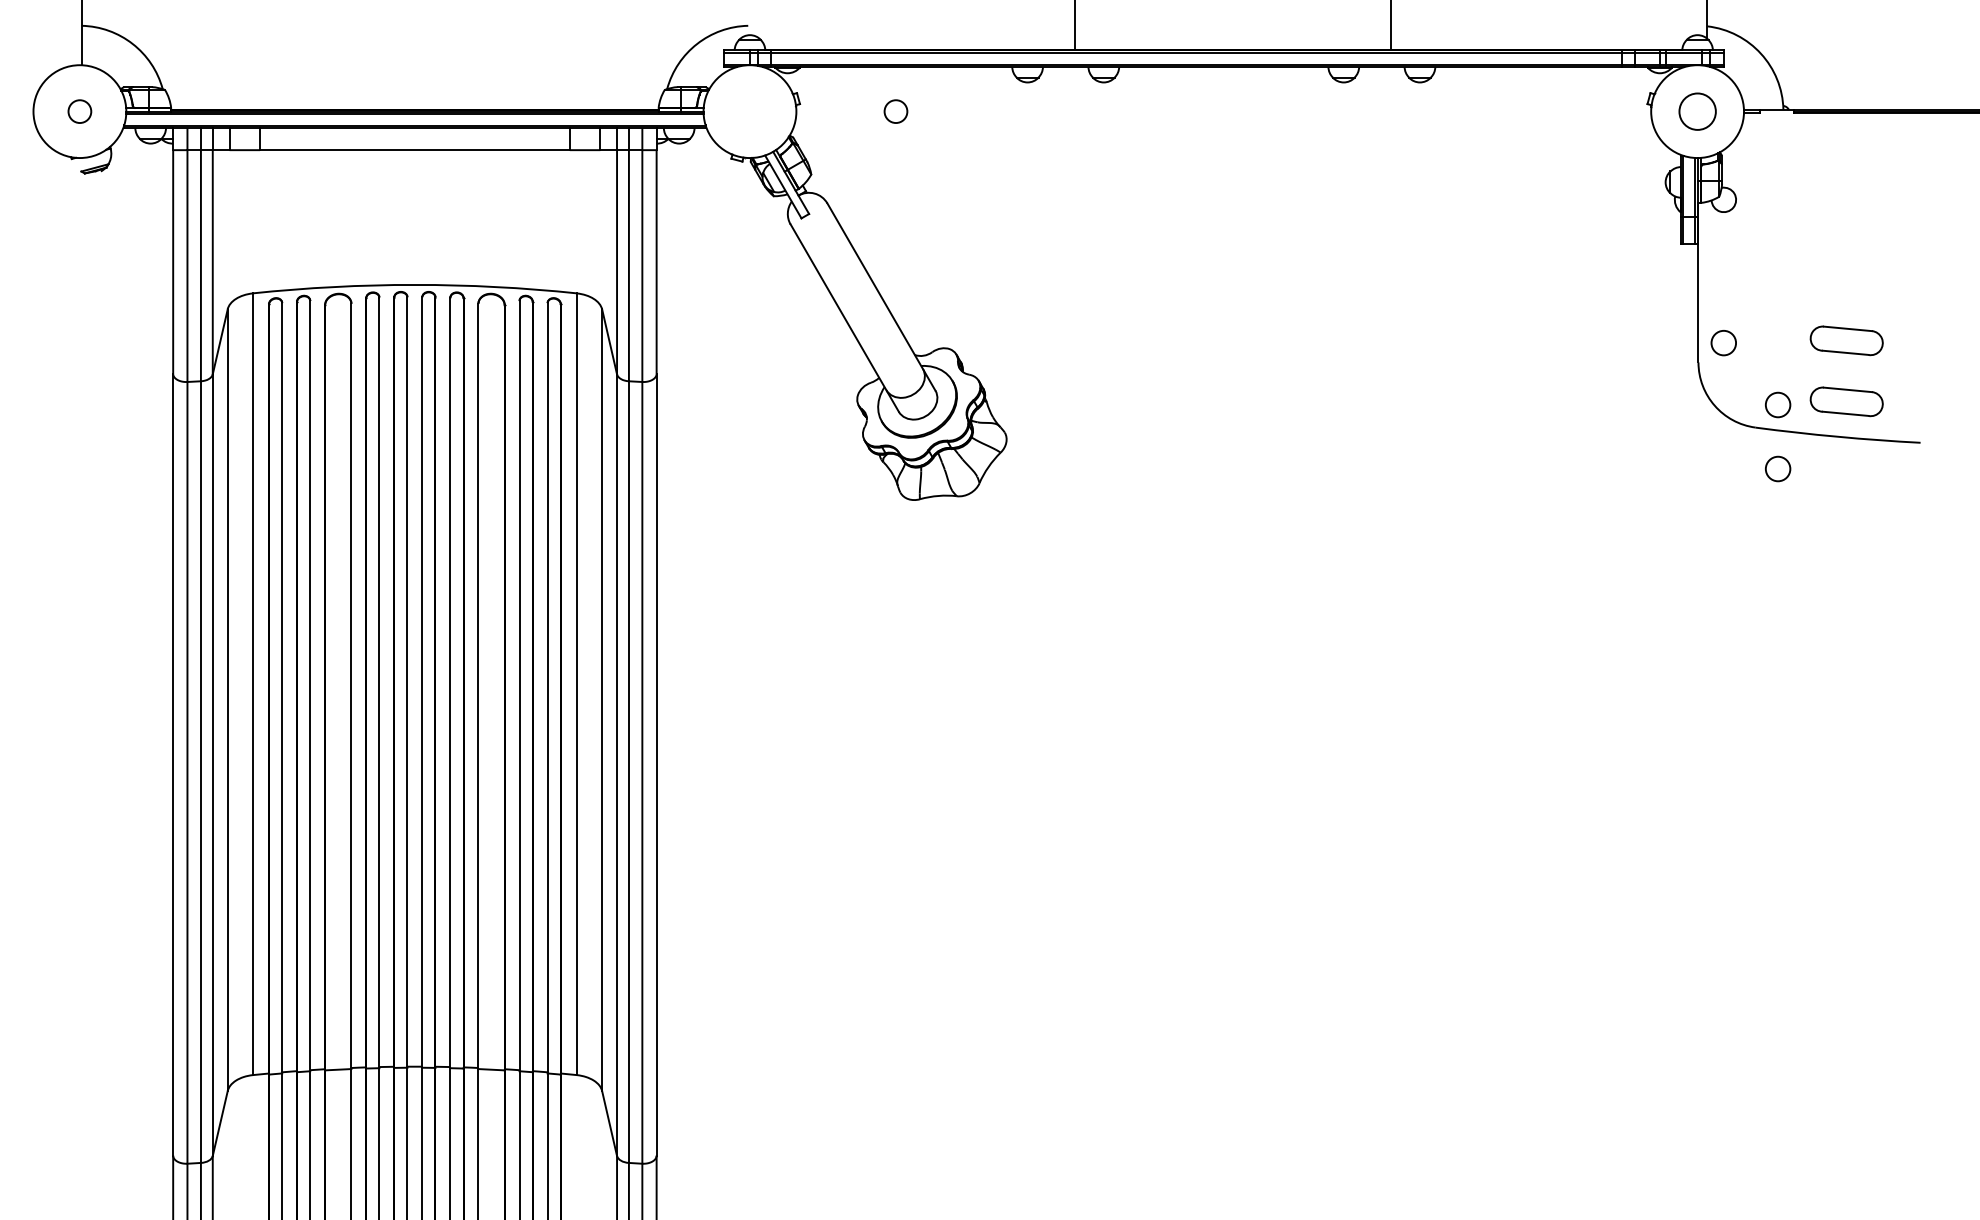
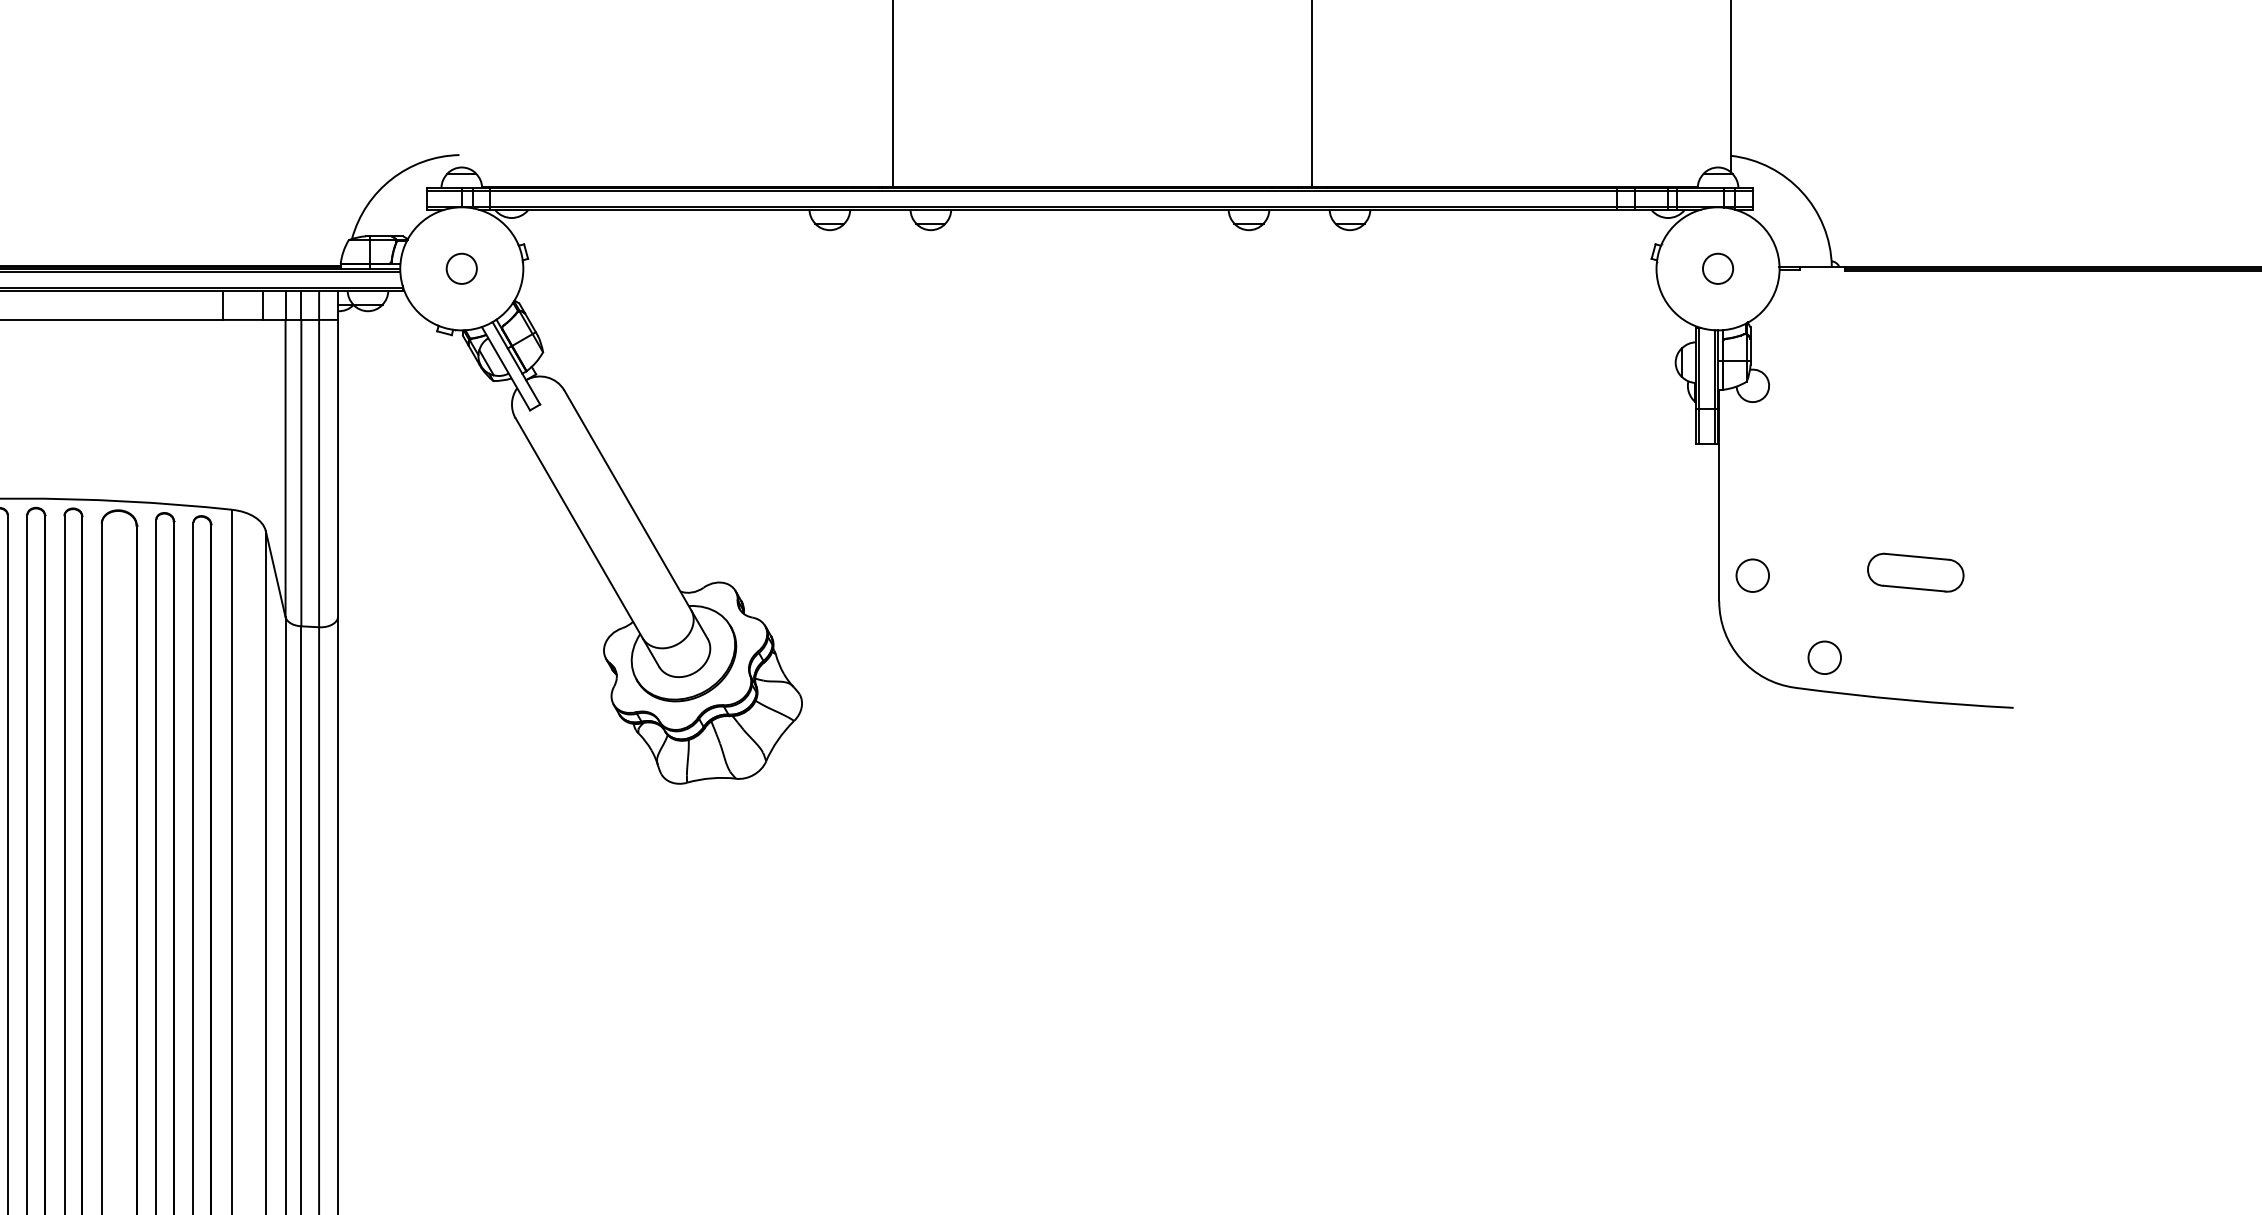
circle: (895, 111) -> (461, 268), moved
circle: (1697, 111) -> (1717, 268), size x0.62
part: (1846, 401) -> (1915, 653), removed
circle: (1778, 468) -> (1825, 741), removed

